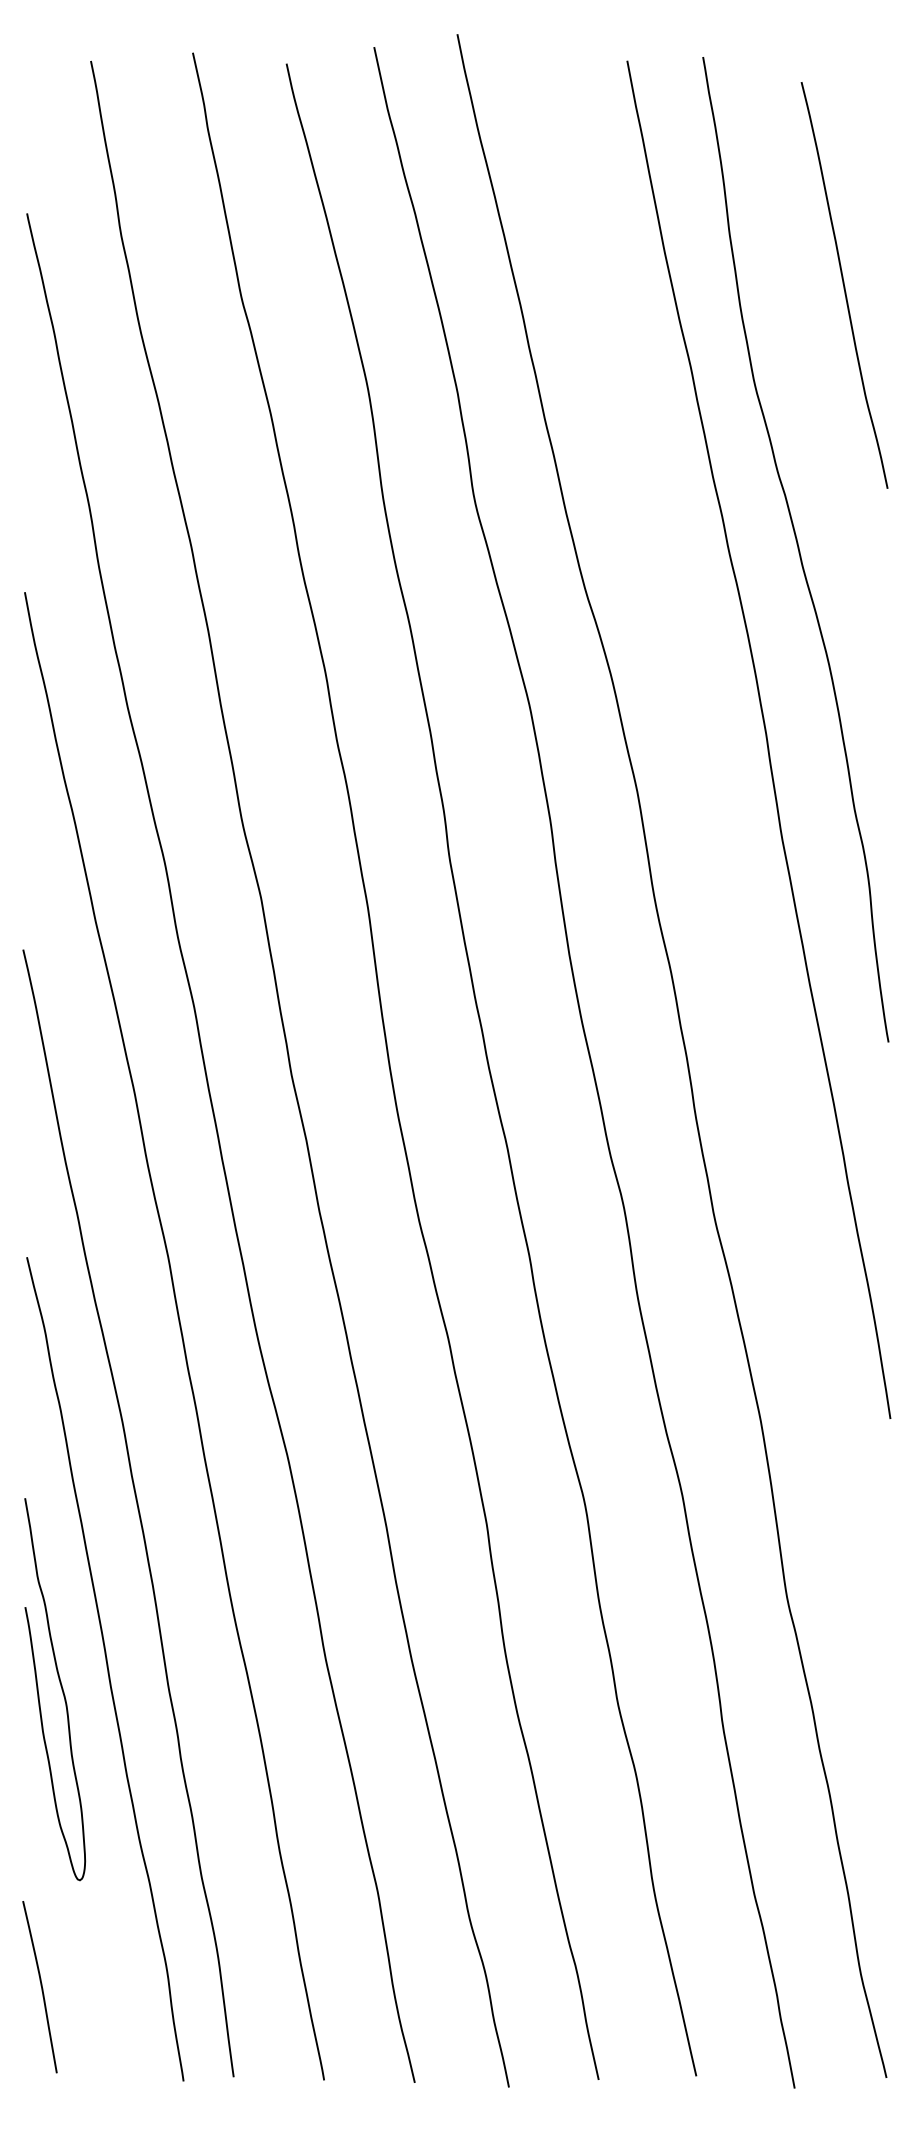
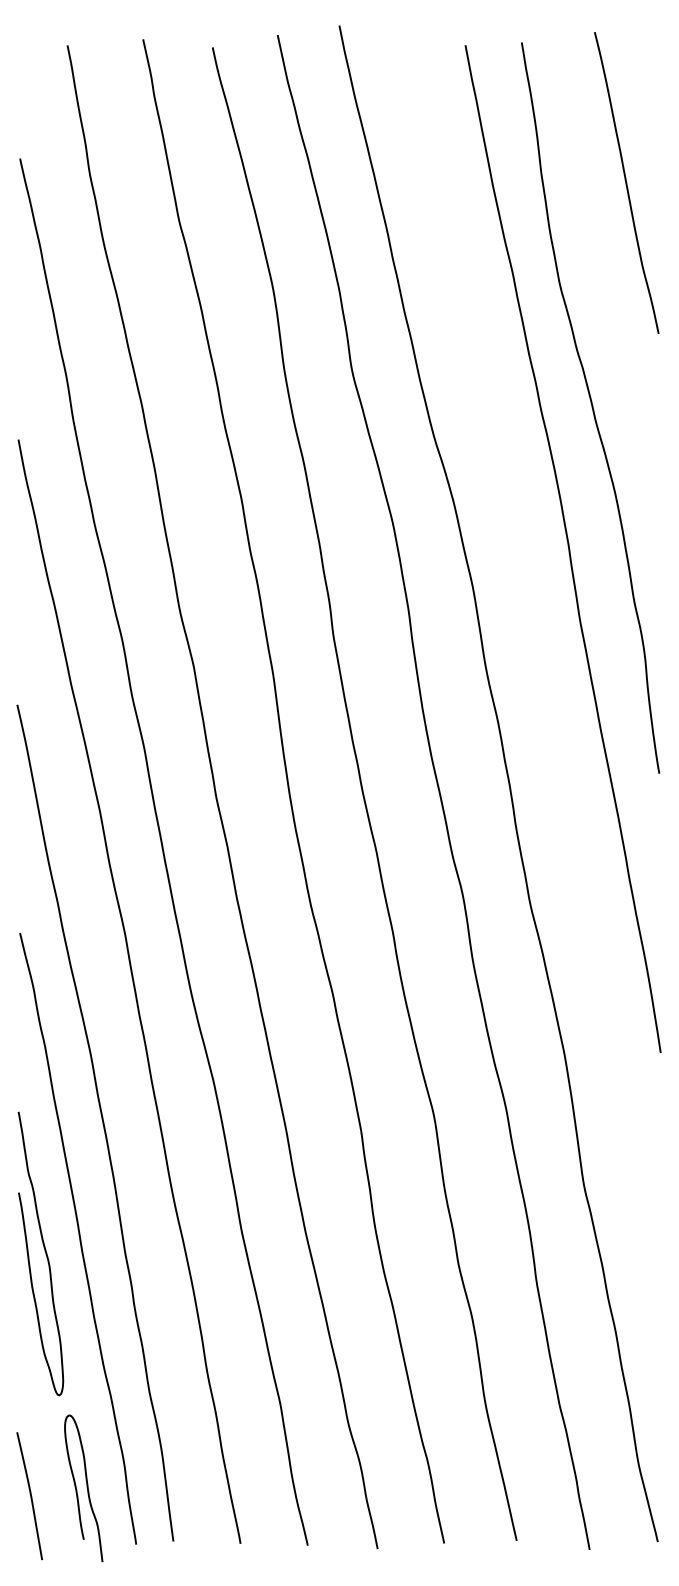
curve: (844, 285) -> (626, 183), moved
curve: (40, 1986) -> (30, 1495), moved
curve: (117, 2005) -> (87, 1488), added

